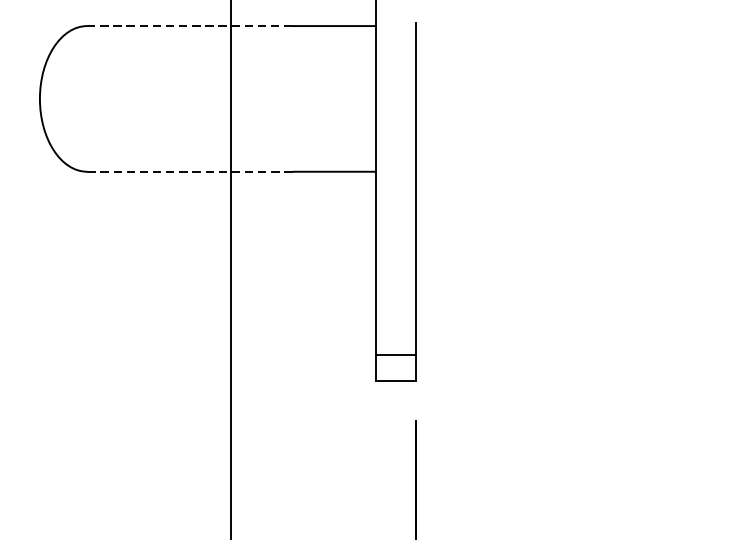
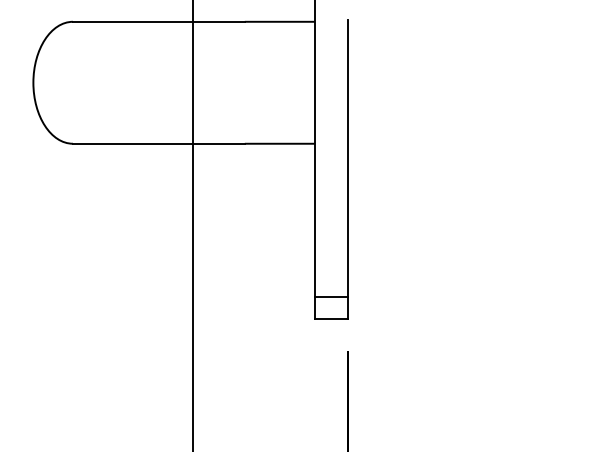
line: (189, 25) -> (158, 21), dashed -> solid
line: (189, 171) -> (158, 143), dashed -> solid

